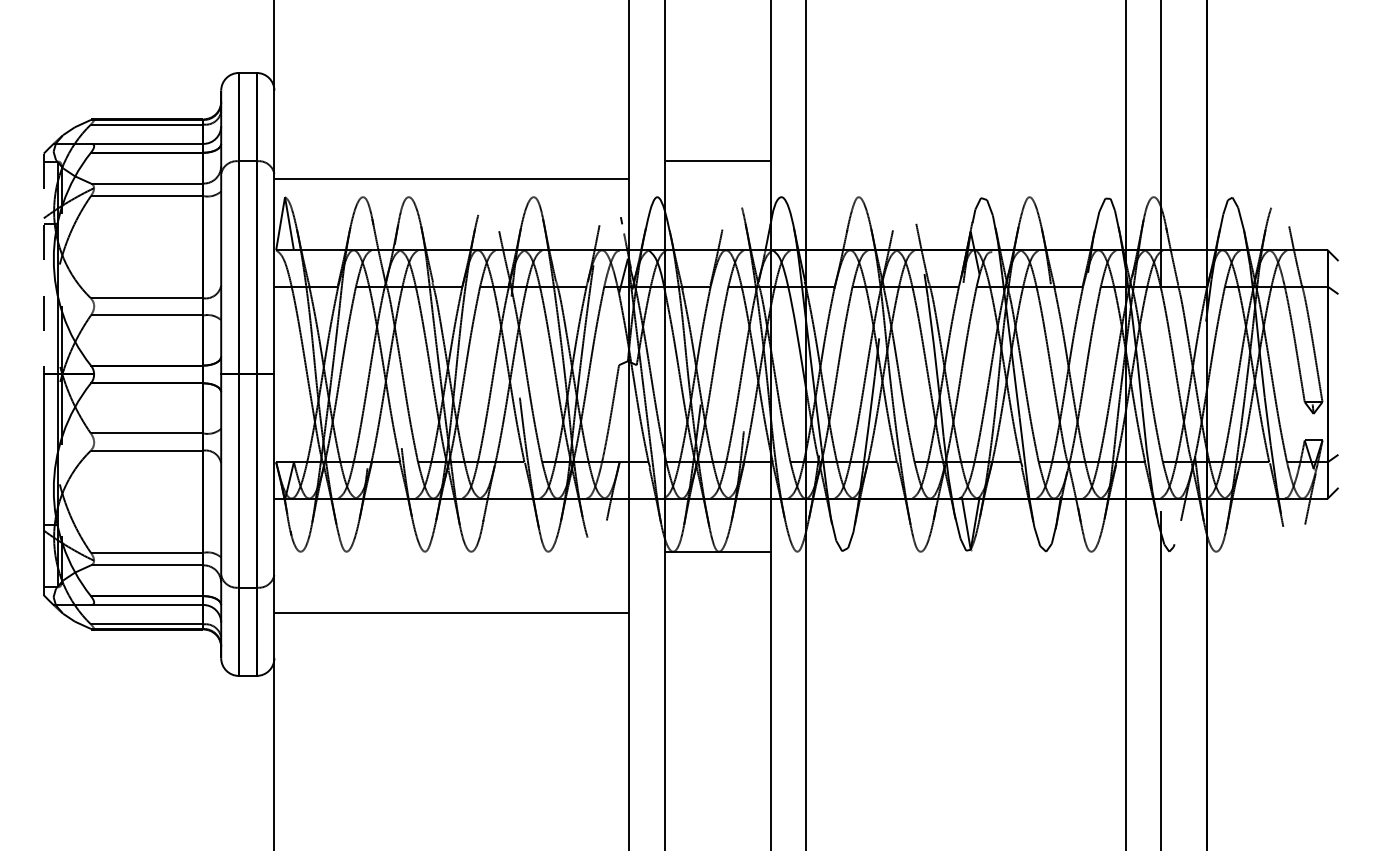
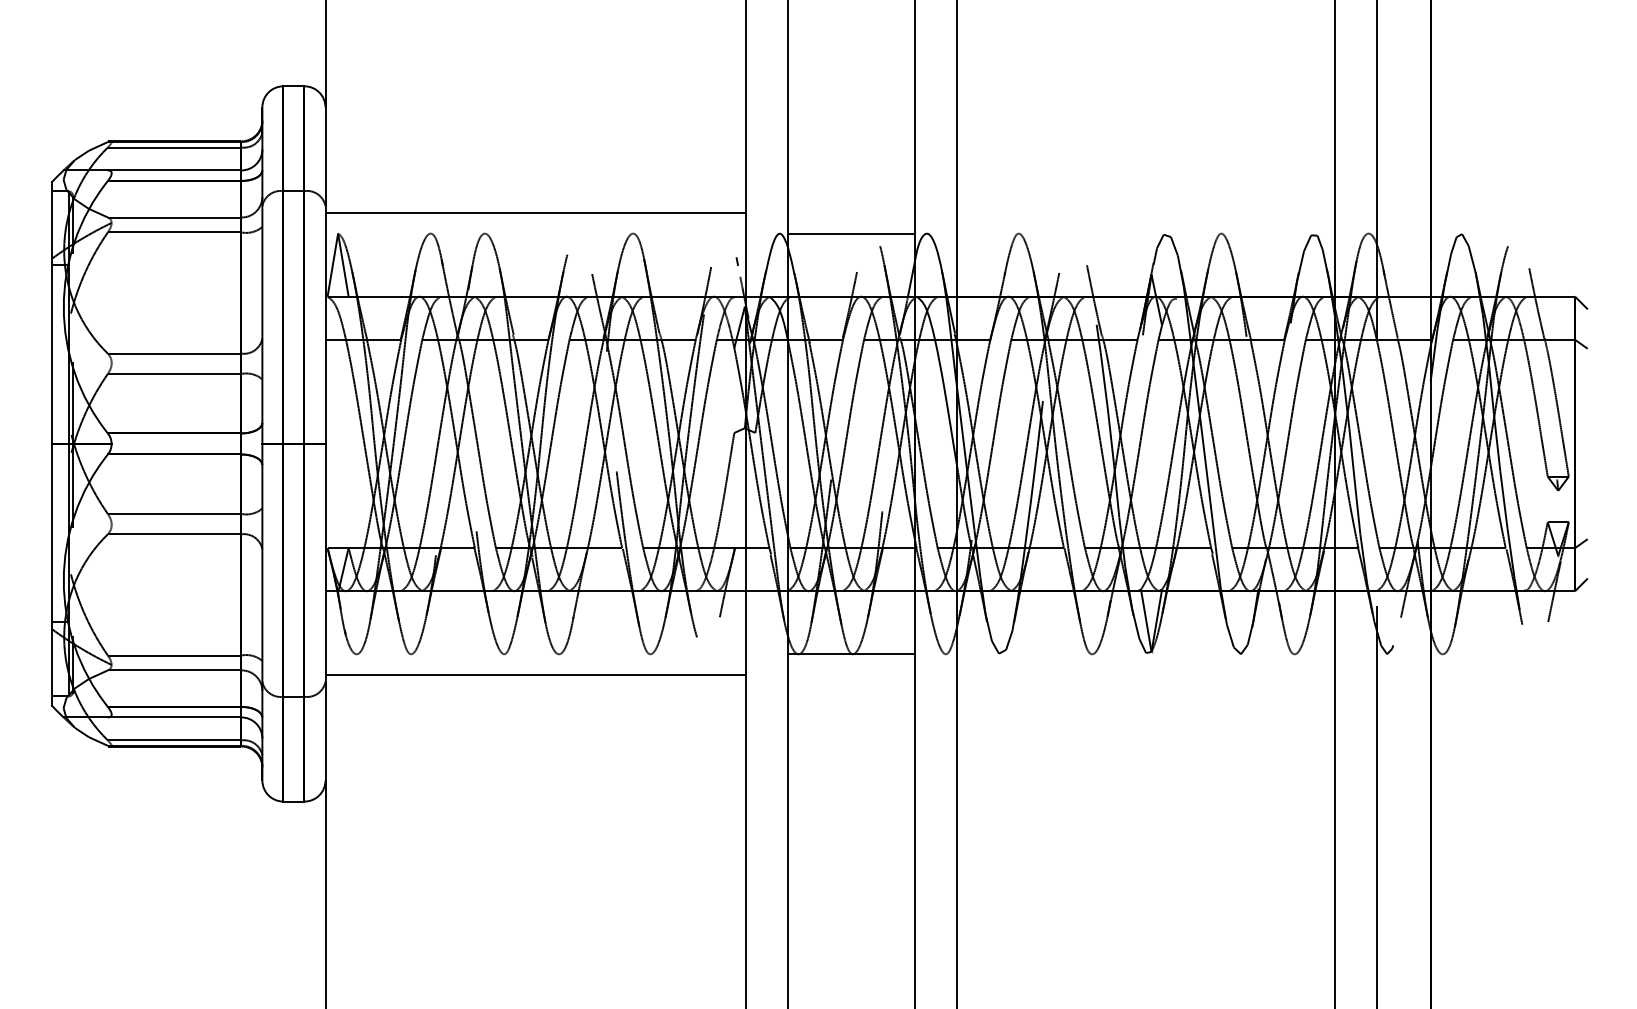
line: (717, 160) -> (851, 233), moved
line: (44, 263) -> (52, 312), dashed -> solid
line: (451, 613) -> (535, 675), moved

